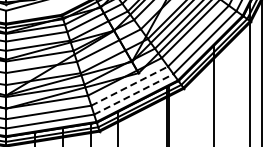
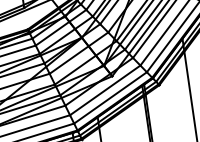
line: (130, 85) -> (105, 89), dashed -> solid
line: (133, 94) -> (110, 98), dashed -> solid

